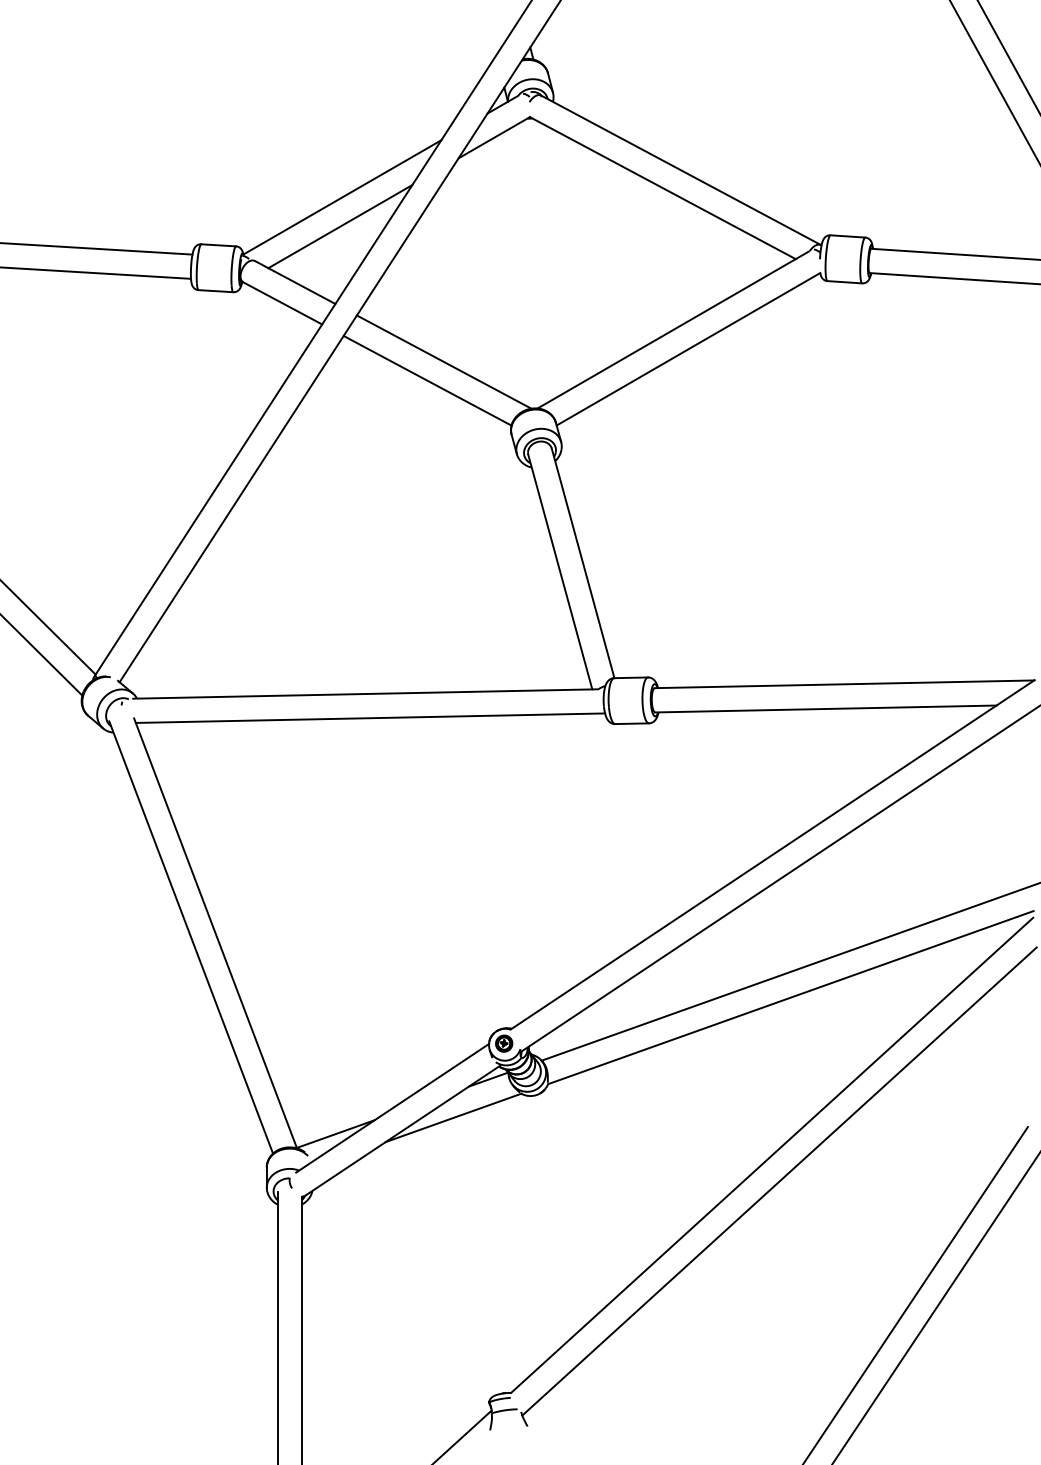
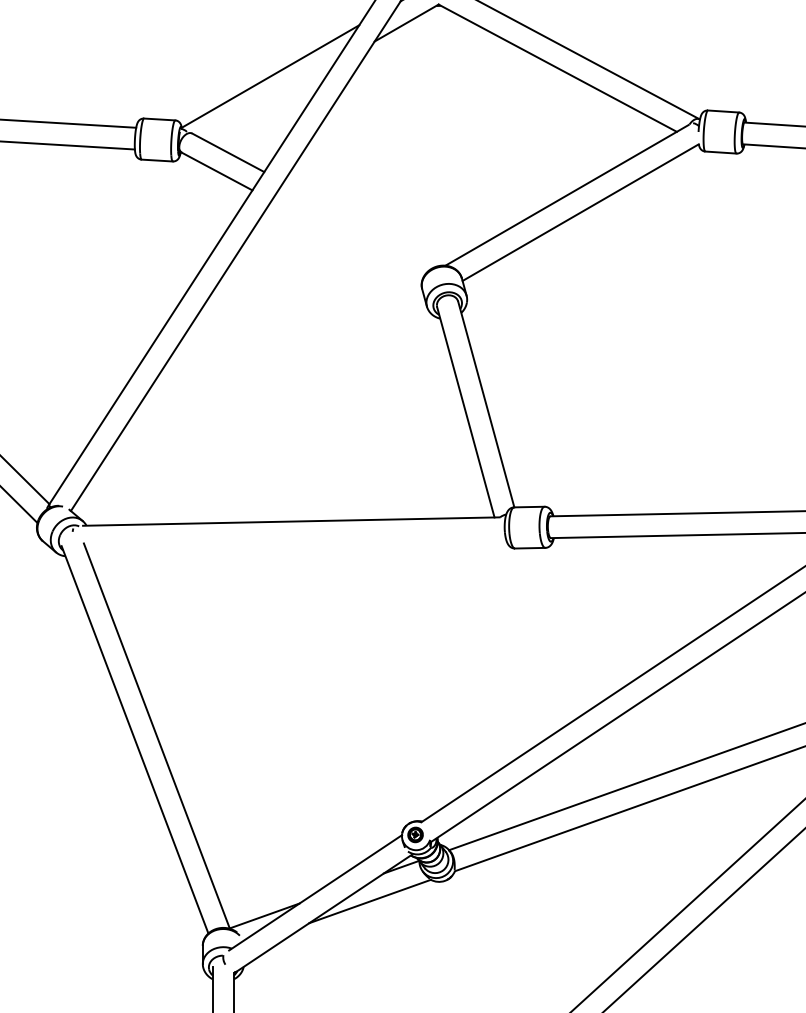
line: (340, 226) -> (268, 102), removed
line: (443, 361) -> (361, 223), removed
line: (427, 380) -> (346, 240), removed
line: (370, 717) -> (295, 542), removed

